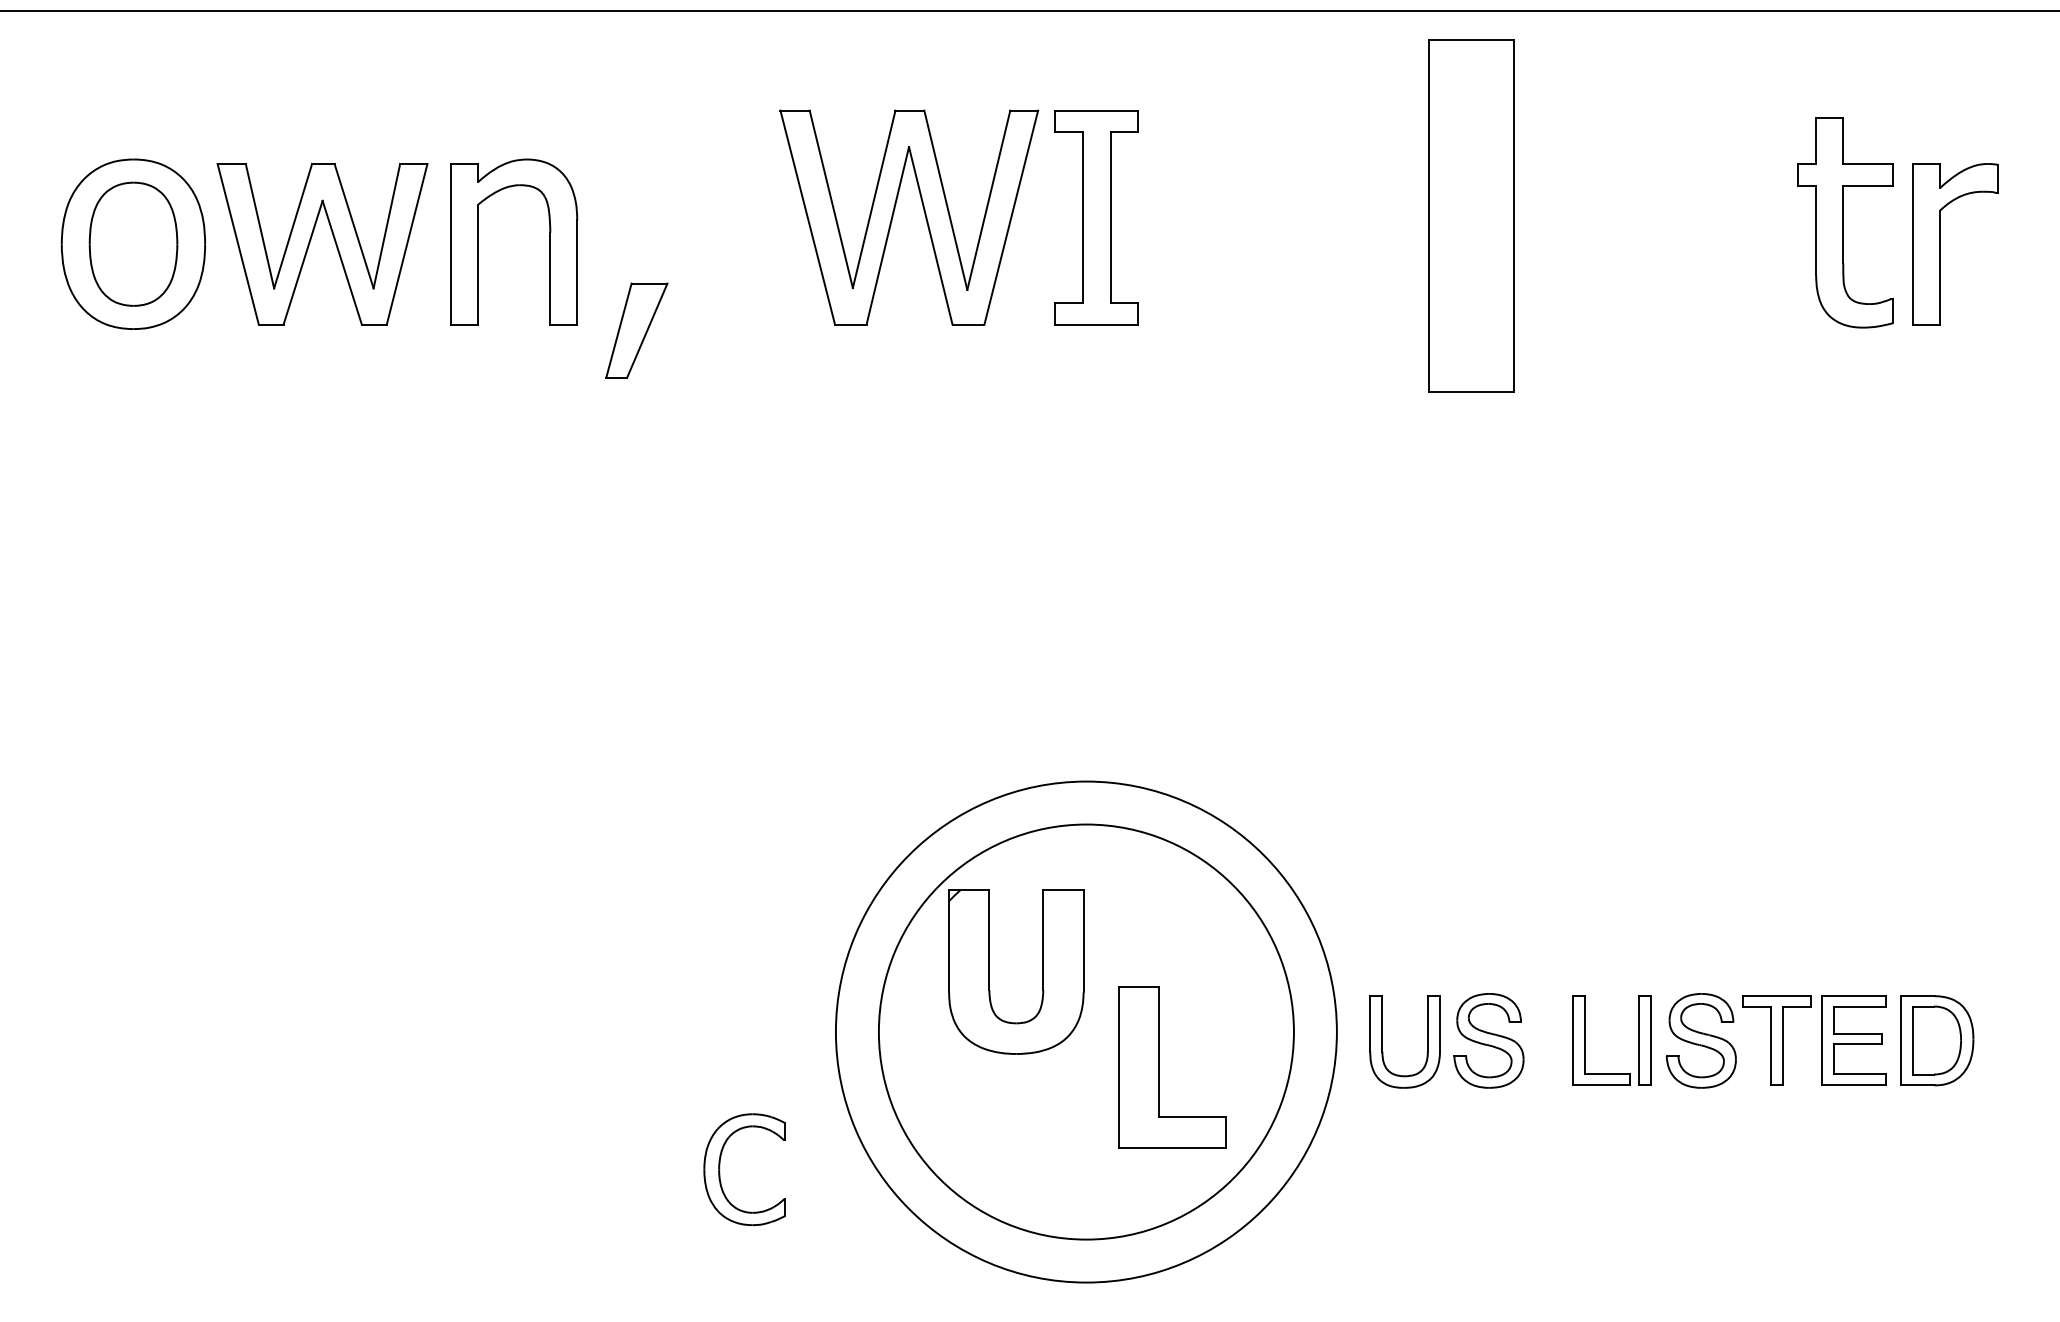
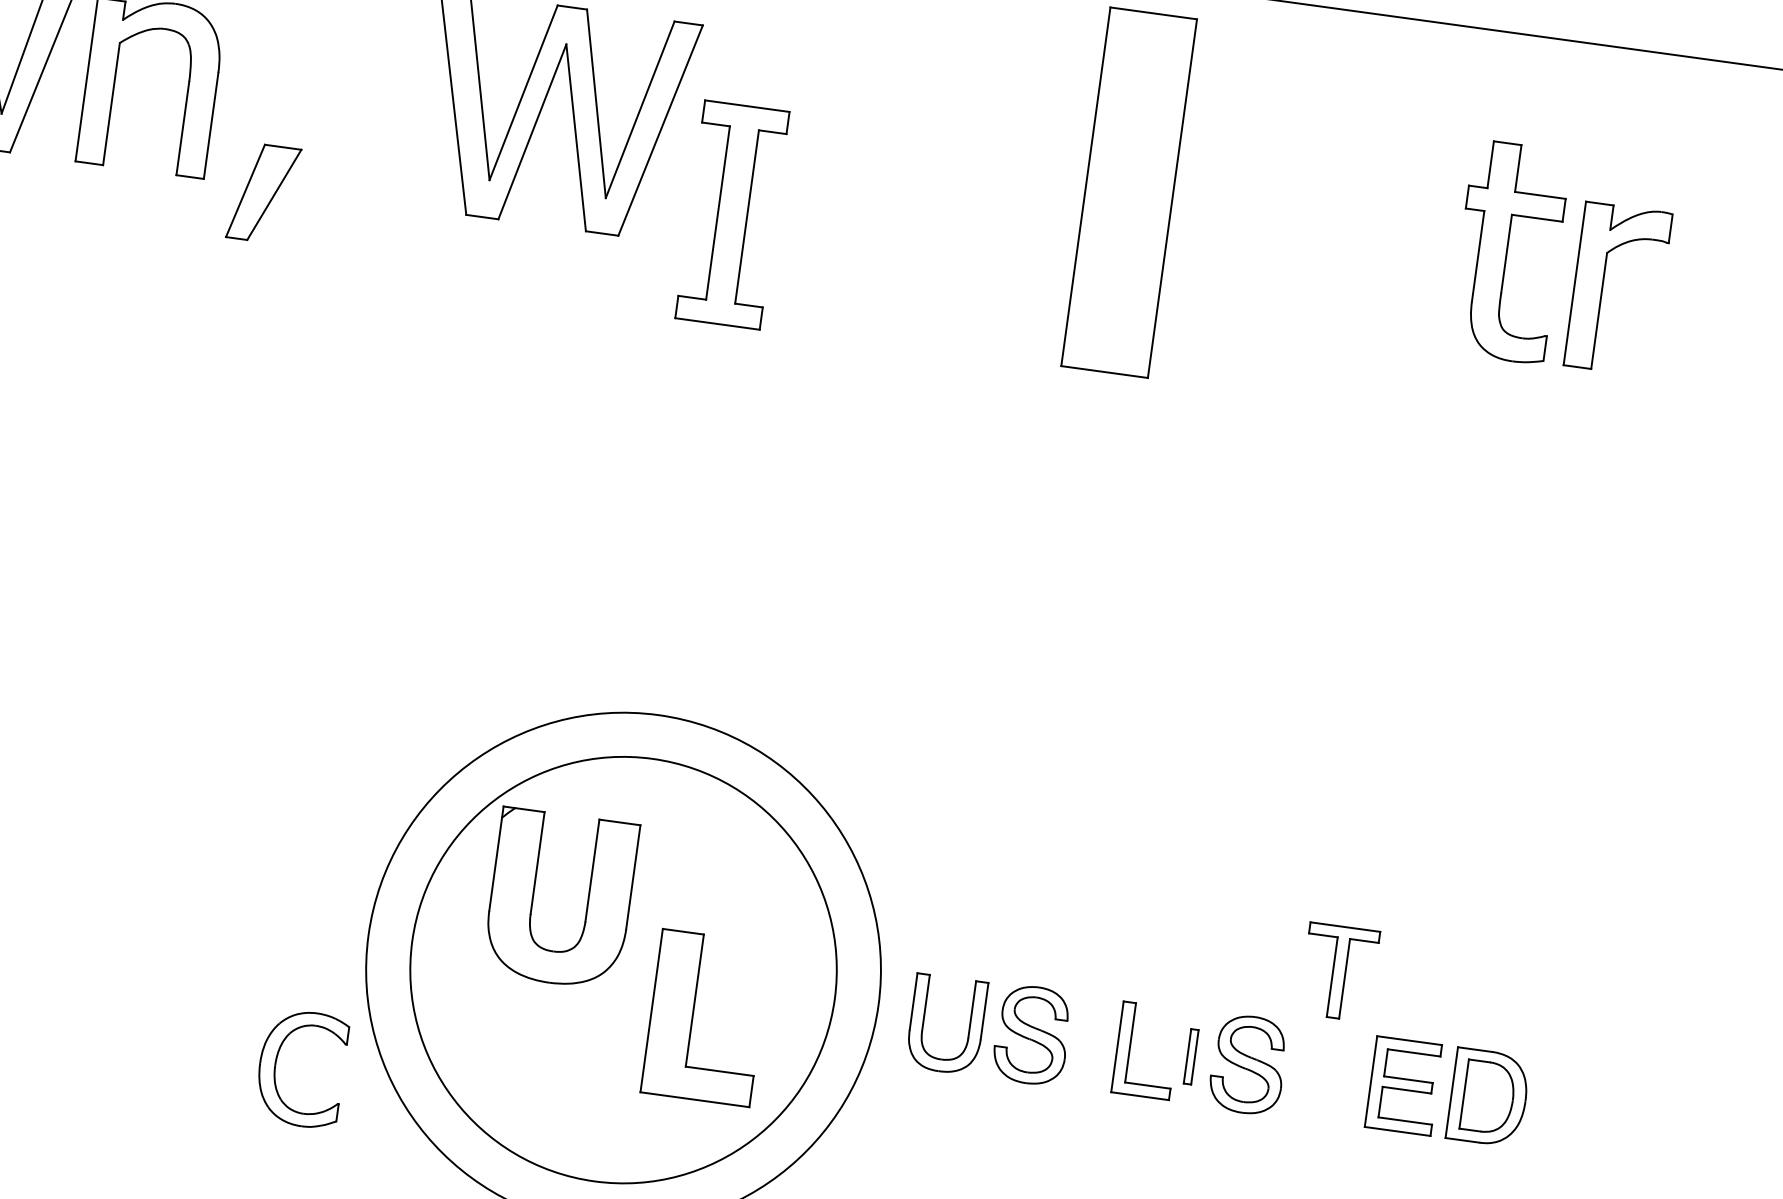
part: (1096, 217) -> (732, 214), moved
part: (1644, 1040) -> (1190, 1056), size x0.6
part: (1776, 1040) -> (1338, 972), moved
part: (720, 1169) -> (276, 1065), moved

